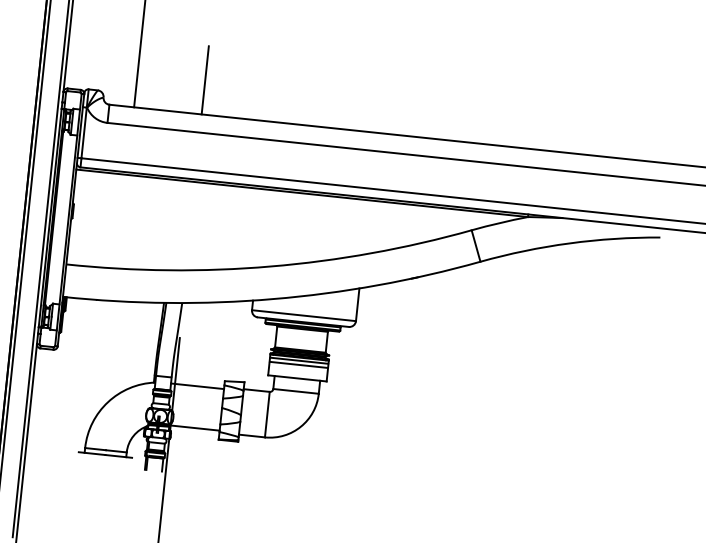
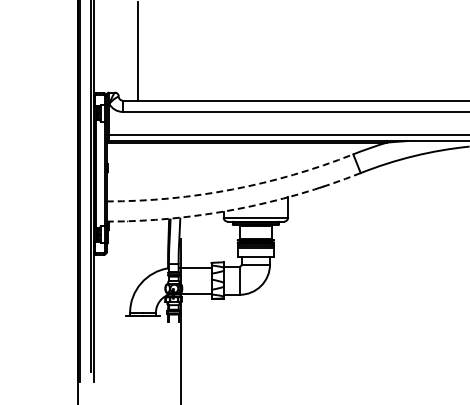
line: (205, 80) -> (180, 79), removed
arc: (271, 266) -> (232, 189), solid -> dashed
arc: (274, 299) -> (236, 209), solid -> dashed

